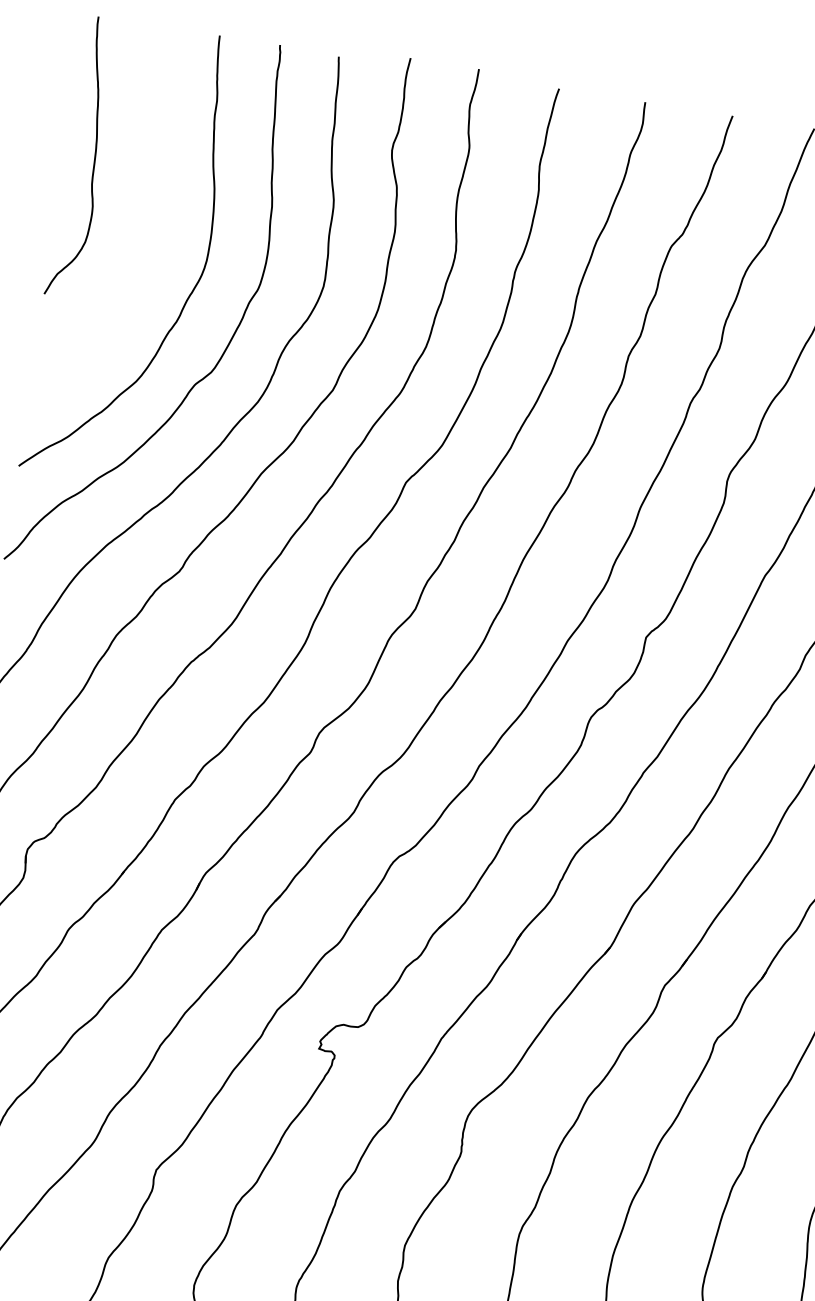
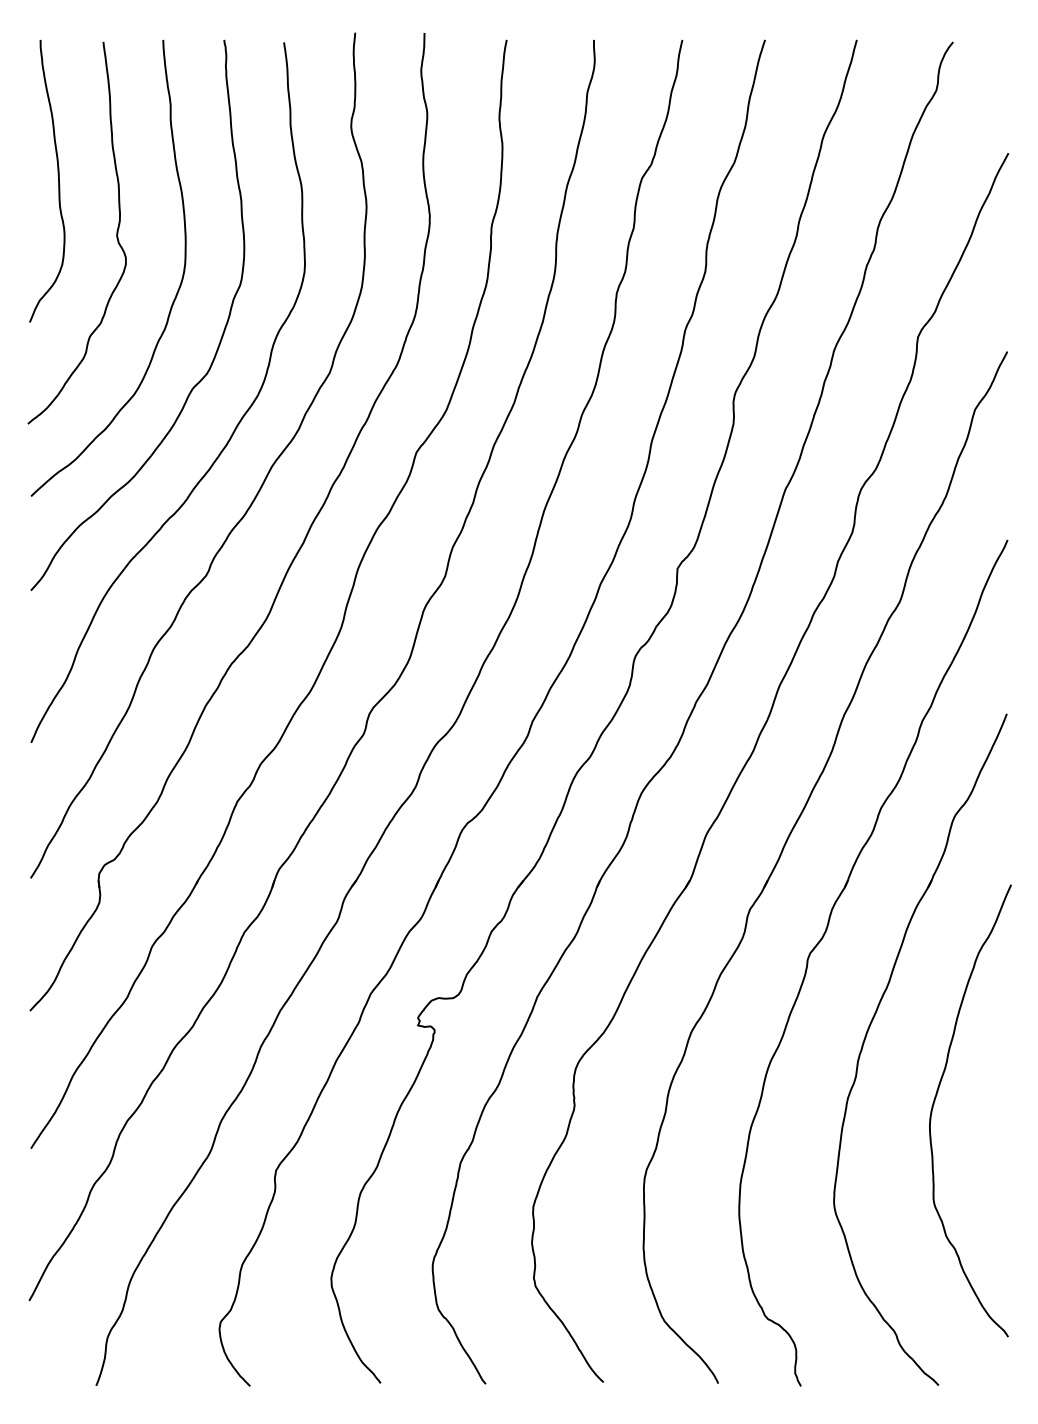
curve: (143, 218) -> (116, 232), added

